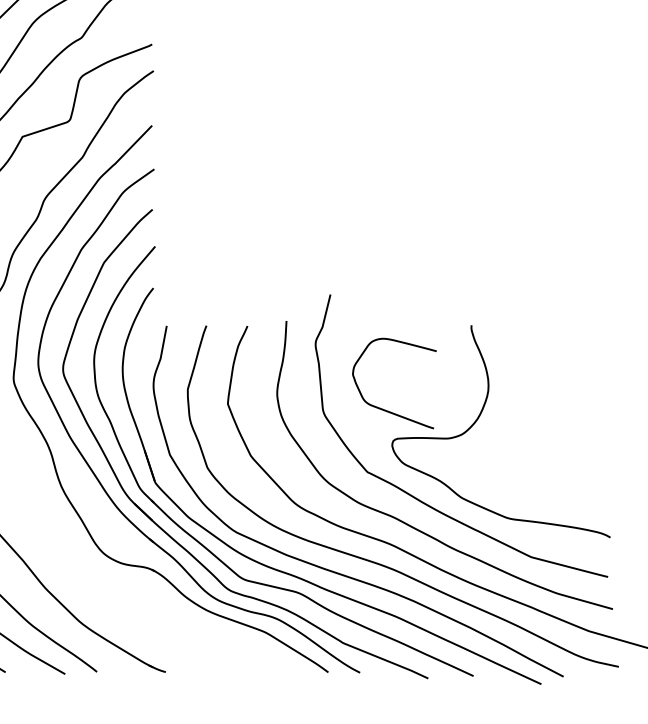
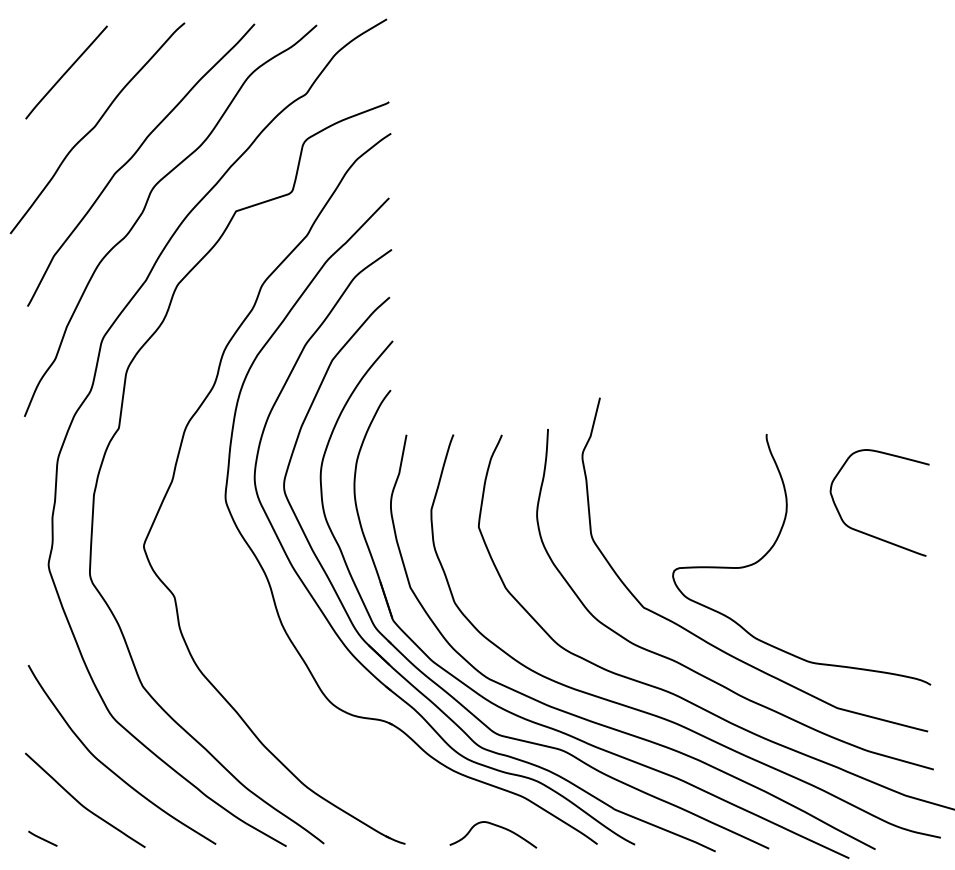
curve: (385, 409) -> (868, 533), moved
curve: (242, 657) -> (495, 826), added

